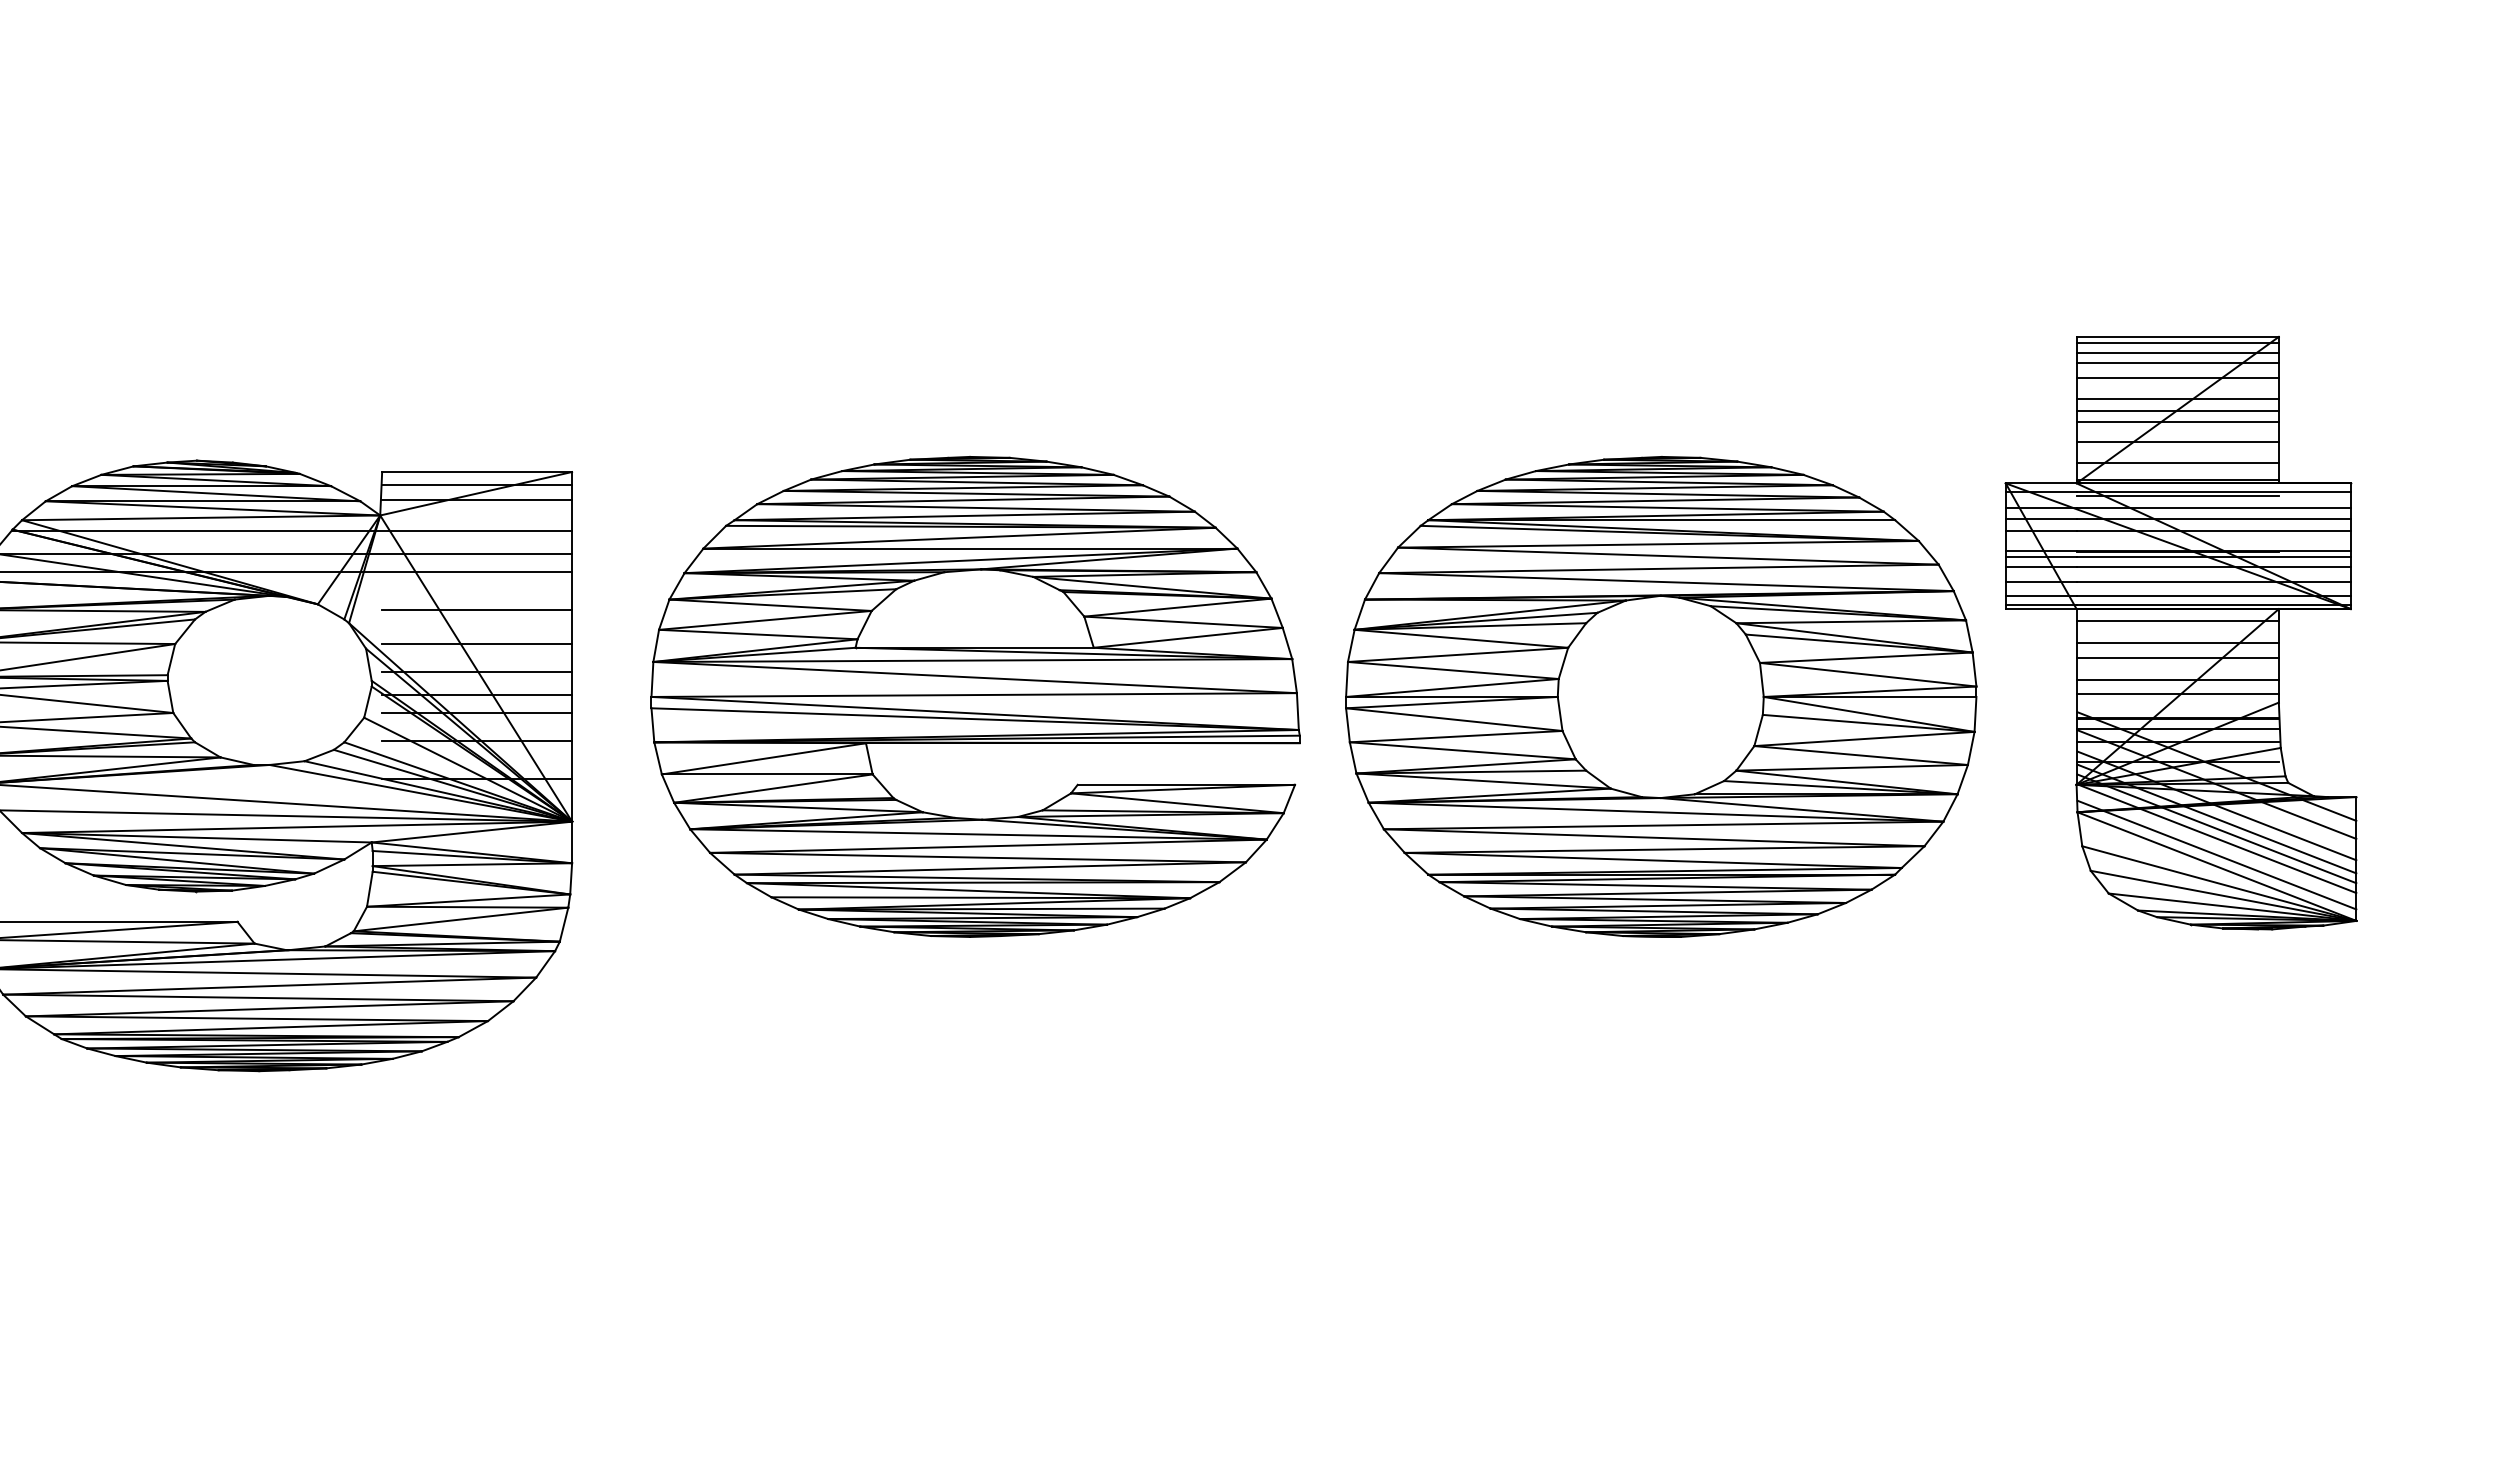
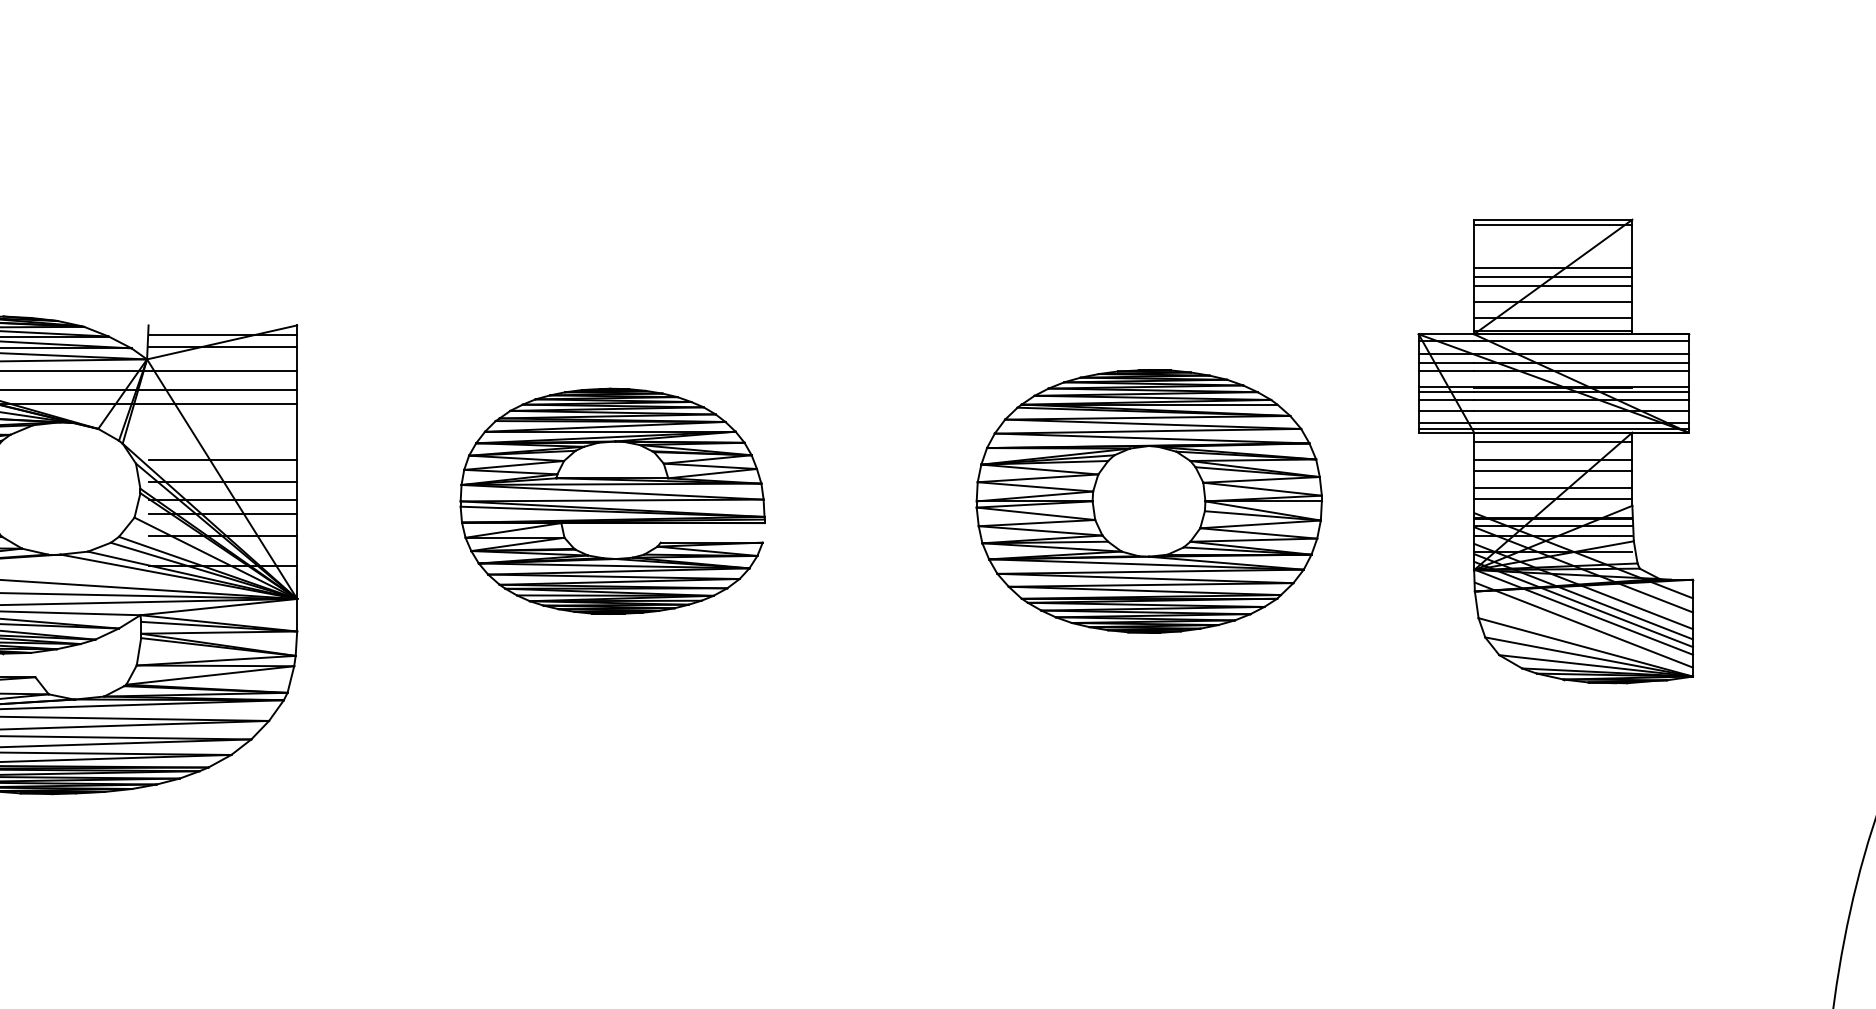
line: (2177, 353) -> (1553, 232), removed
line: (2177, 363) -> (1553, 240), removed
line: (2177, 377) -> (1553, 251), removed
line: (477, 472) -> (223, 325), removed
line: (2177, 495) -> (1553, 343), removed
line: (477, 610) -> (223, 433), removed
part: (975, 696) -> (612, 501), size x0.6
part: (1661, 696) -> (1149, 501), size x0.7
line: (2216, 866) -> (1583, 634), removed

